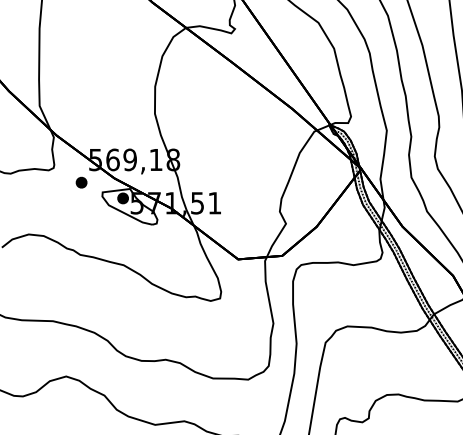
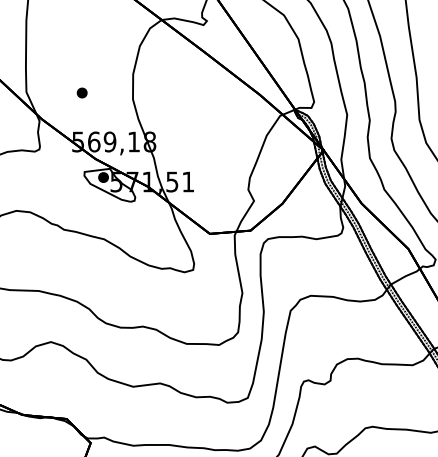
part: (80, 182) -> (81, 92), moved

